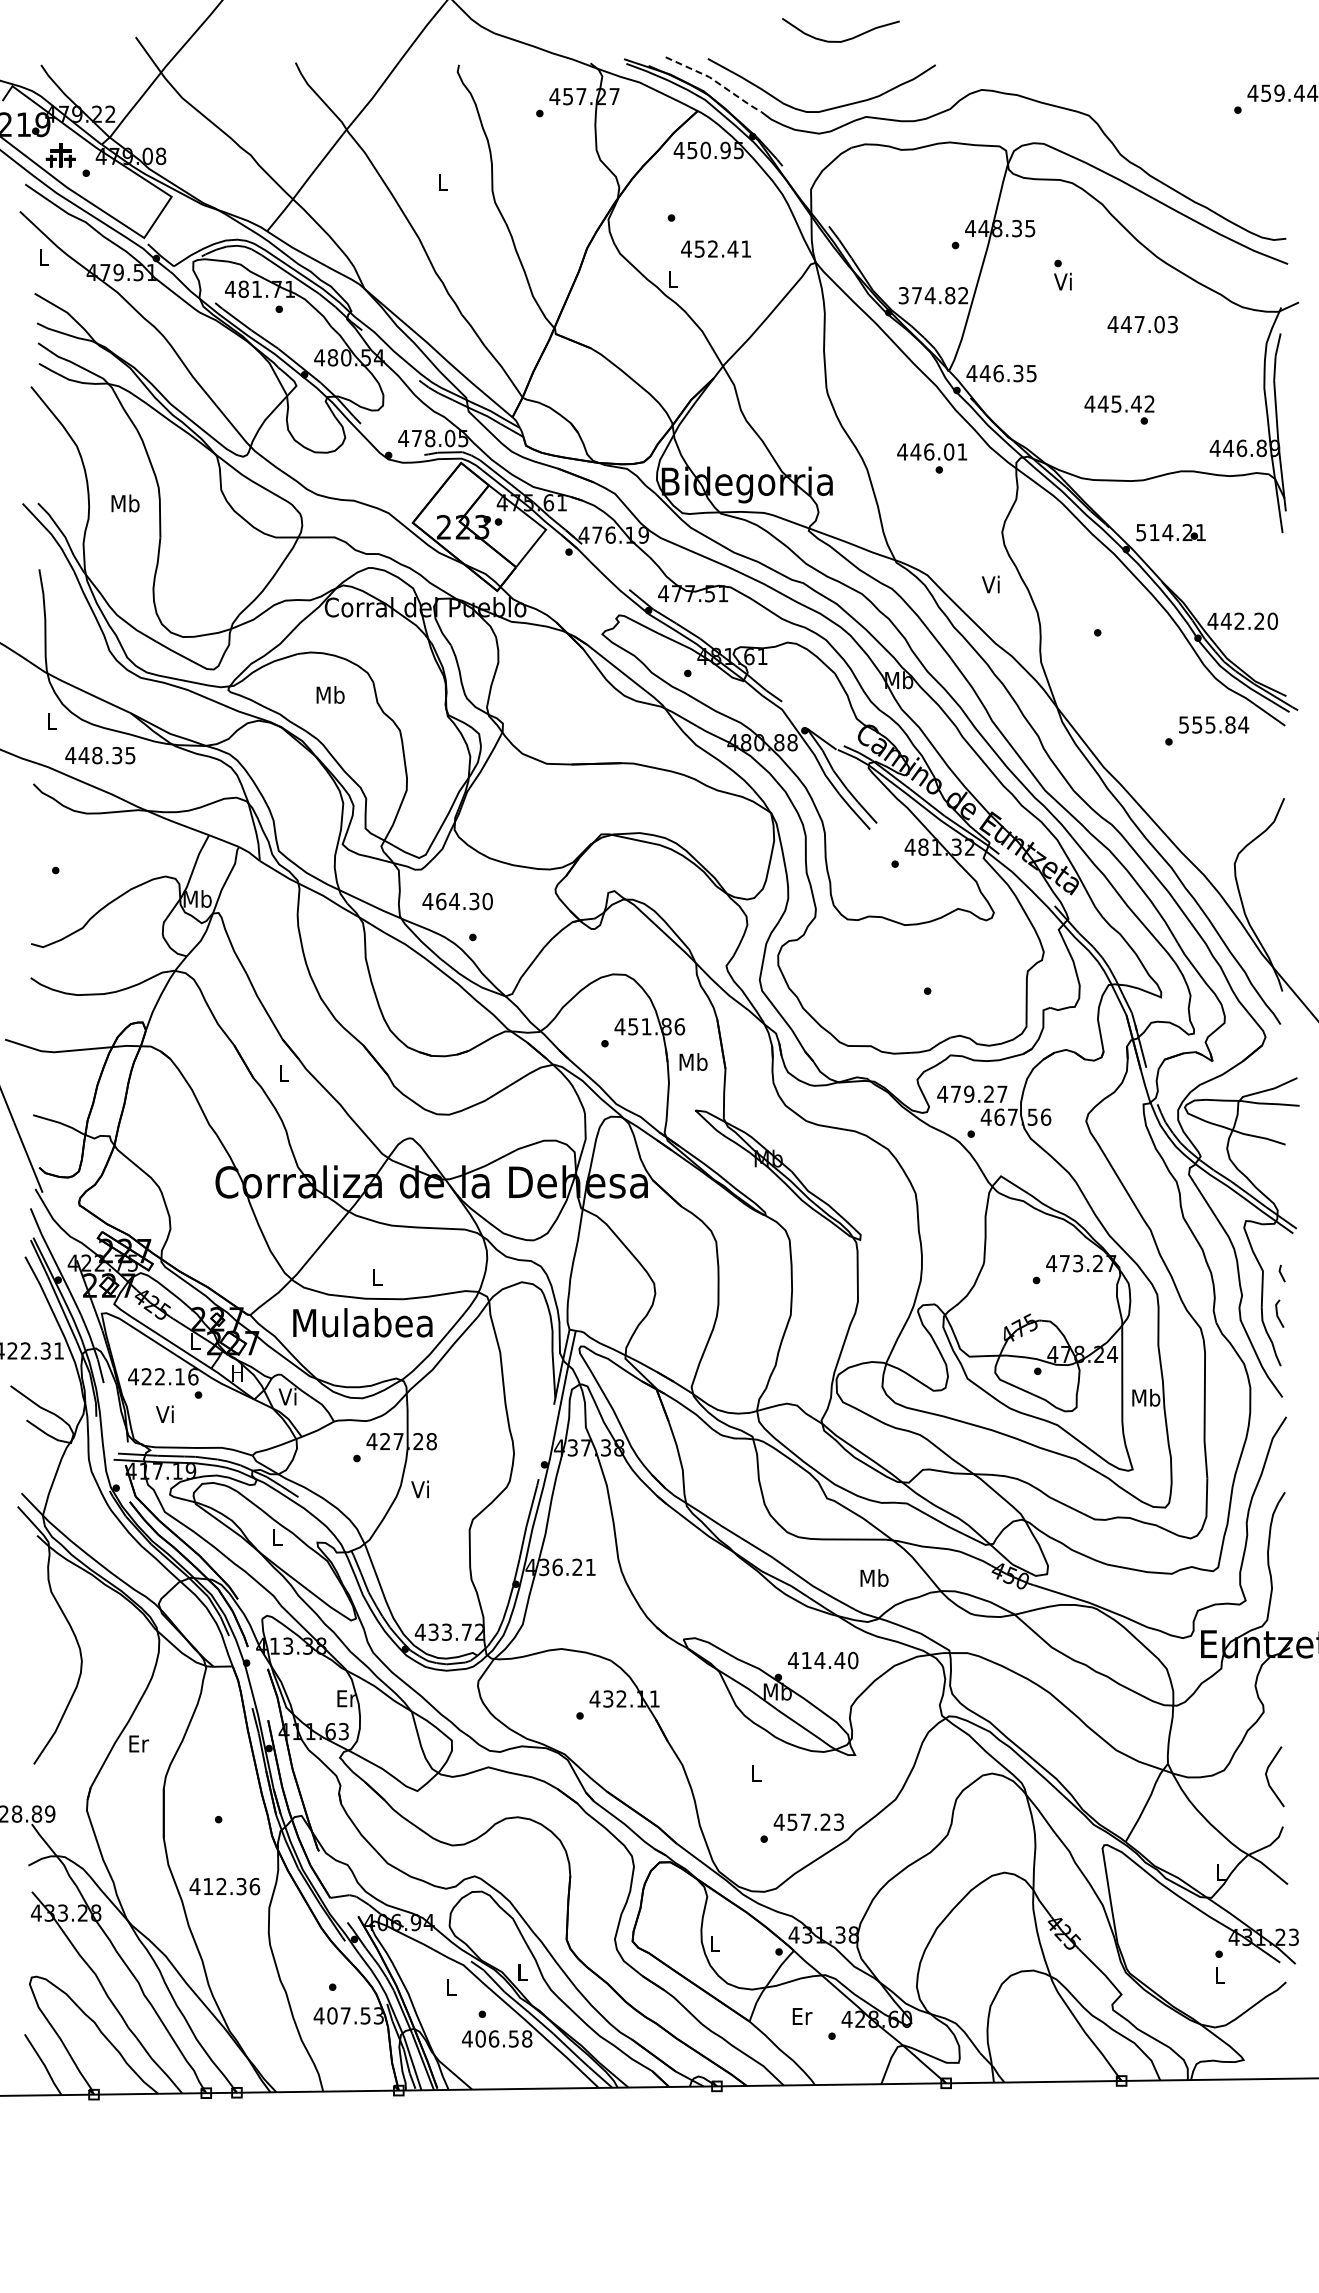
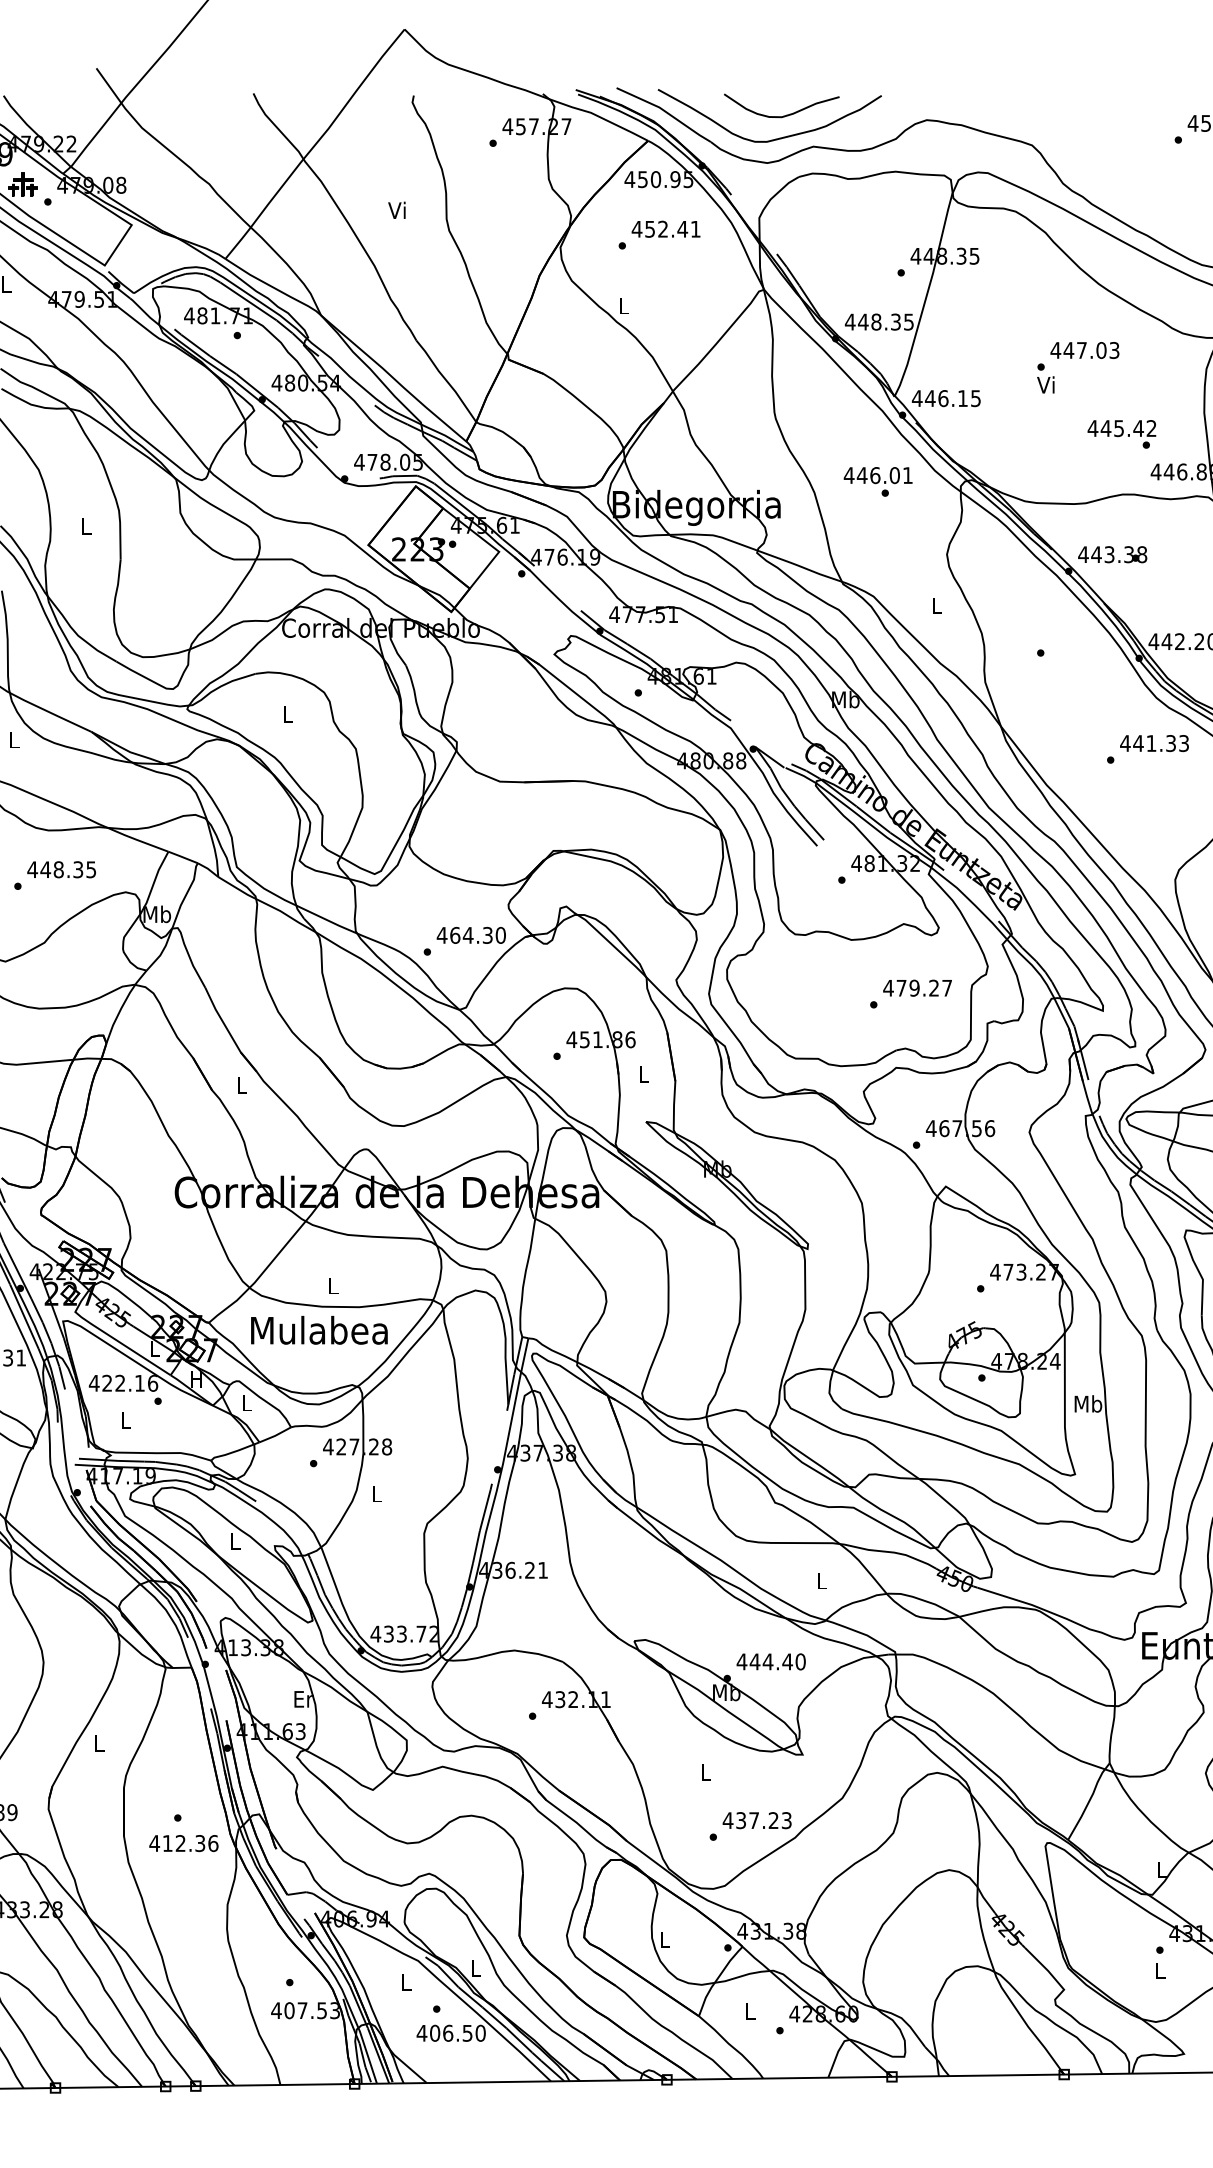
curve: (844, 39) -> (785, 114), moved
line: (715, 81) -> (665, 111), dashed -> solid
text: (441, 181) -> (396, 210), L -> Vi
text: (715, 248) -> (665, 228), moved
text: (1062, 274) -> (1045, 377), moved
text: (933, 295) -> (879, 321), 374.82 -> 448.35
text: (1018, 373) -> (962, 398), 446.35 -> 446.15
text: (1119, 409) -> (1121, 433), moved
text: (125, 503) -> (86, 526), Mb -> L
text: (1170, 532) -> (1112, 554), 514.21 -> 443.38
text: (990, 584) -> (935, 605), Vi -> L
text: (330, 694) -> (287, 713), Mb -> L
text: (1213, 724) -> (1154, 743), 555.84 -> 441.33
text: (100, 755) -> (61, 869), moved
text: (457, 901) -> (471, 935), moved
text: (693, 1061) -> (643, 1073), Mb -> L
text: (972, 1093) -> (917, 987), moved
text: (287, 1396) -> (245, 1402), Vi -> L
text: (164, 1413) -> (124, 1419), Vi -> L
text: (419, 1489) -> (374, 1493), Vi -> L
text: (874, 1577) -> (821, 1580), Mb -> L
text: (806, 1660) -> (754, 1661), 414.40 -> 444.40
text: (139, 1743) -> (100, 1743), Er -> L
text: (792, 1821) -> (741, 1819), 457.23 -> 437.23
text: (224, 1886) -> (183, 1843), moved
text: (802, 2016) -> (750, 2011), Er -> L
text: (527, 2038) -> (481, 2032), 406.58 -> 406.50

